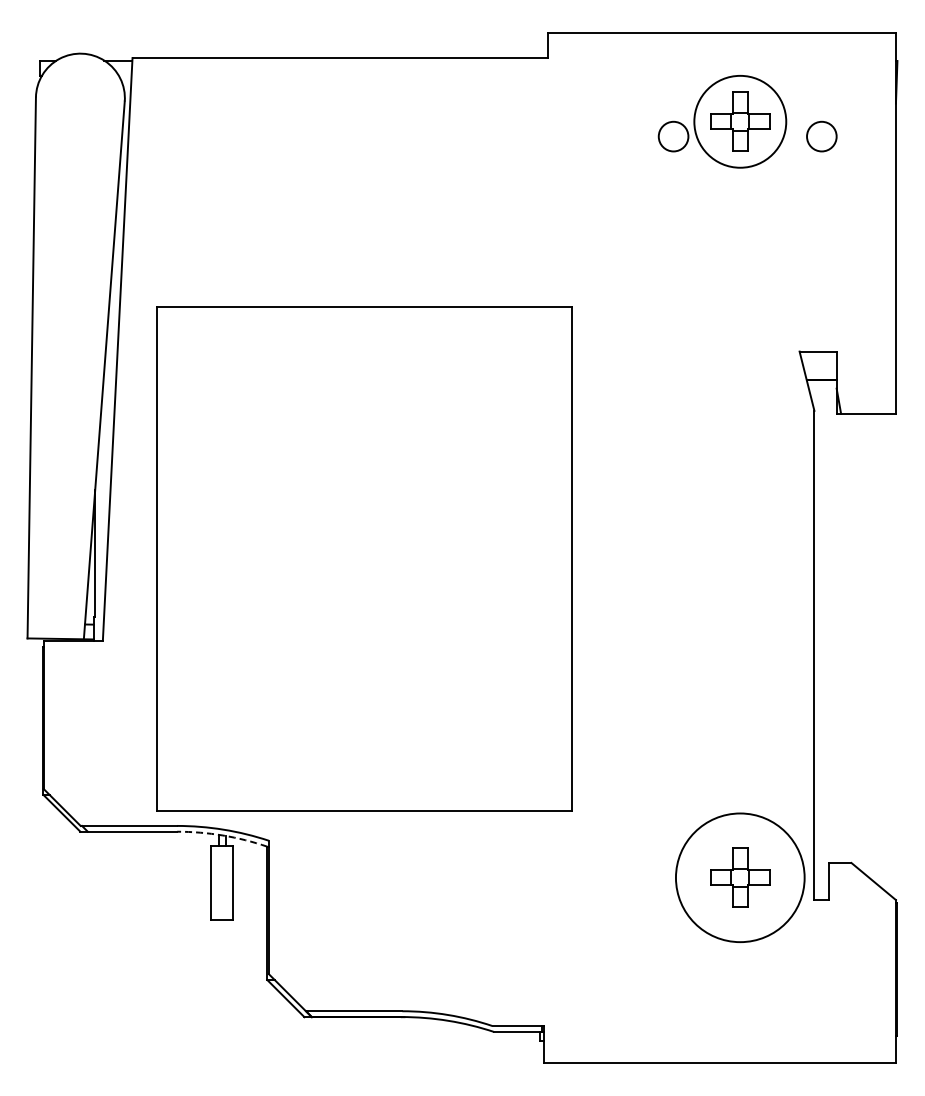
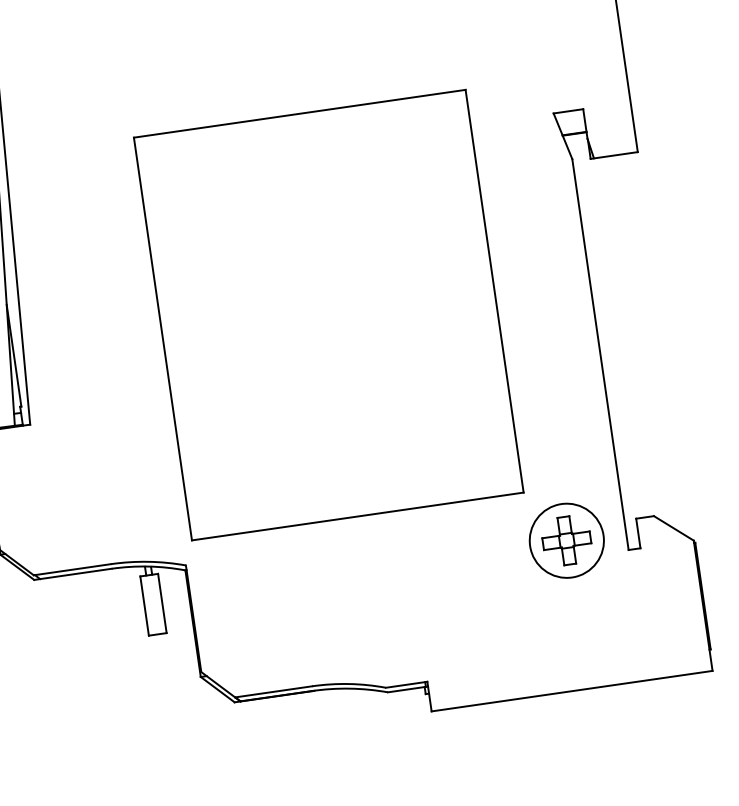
part: (364, 558) -> (328, 314), moved
arc: (222, 835) -> (148, 566), dashed -> solid
circle: (740, 877) -> (566, 540), size x0.71

